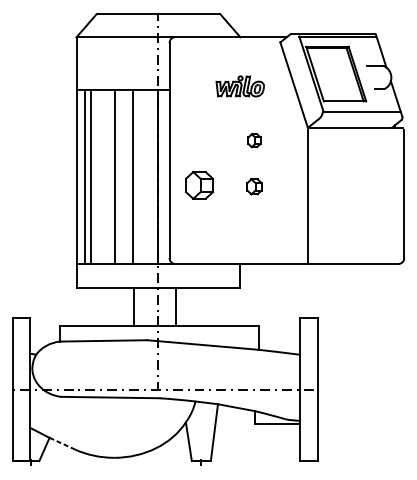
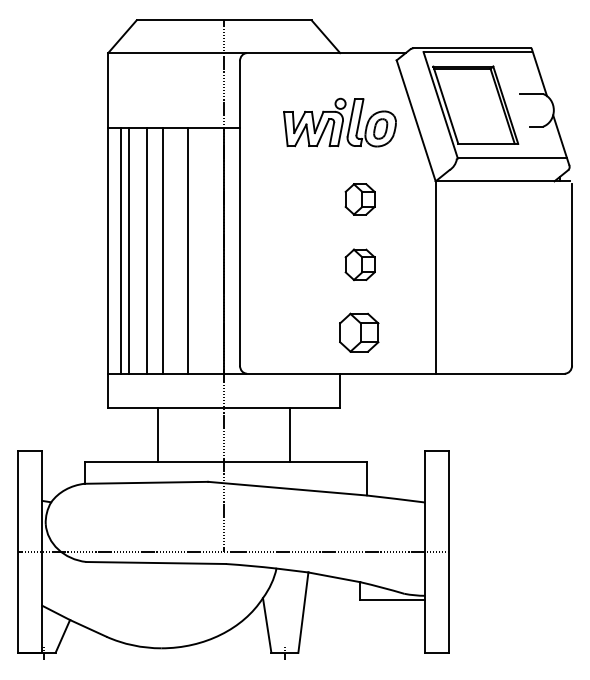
part: (239, 86) -> (339, 122), size x1.67
part: (254, 140) -> (359, 199), size x1.67
line: (104, 176) -> (147, 250), added
part: (199, 185) -> (359, 332), moved
part: (254, 186) -> (359, 264), size x1.43
line: (134, 306) -> (158, 434), moved
line: (175, 306) -> (290, 434), moved
line: (62, 443) -> (88, 628), dashed -> solid

